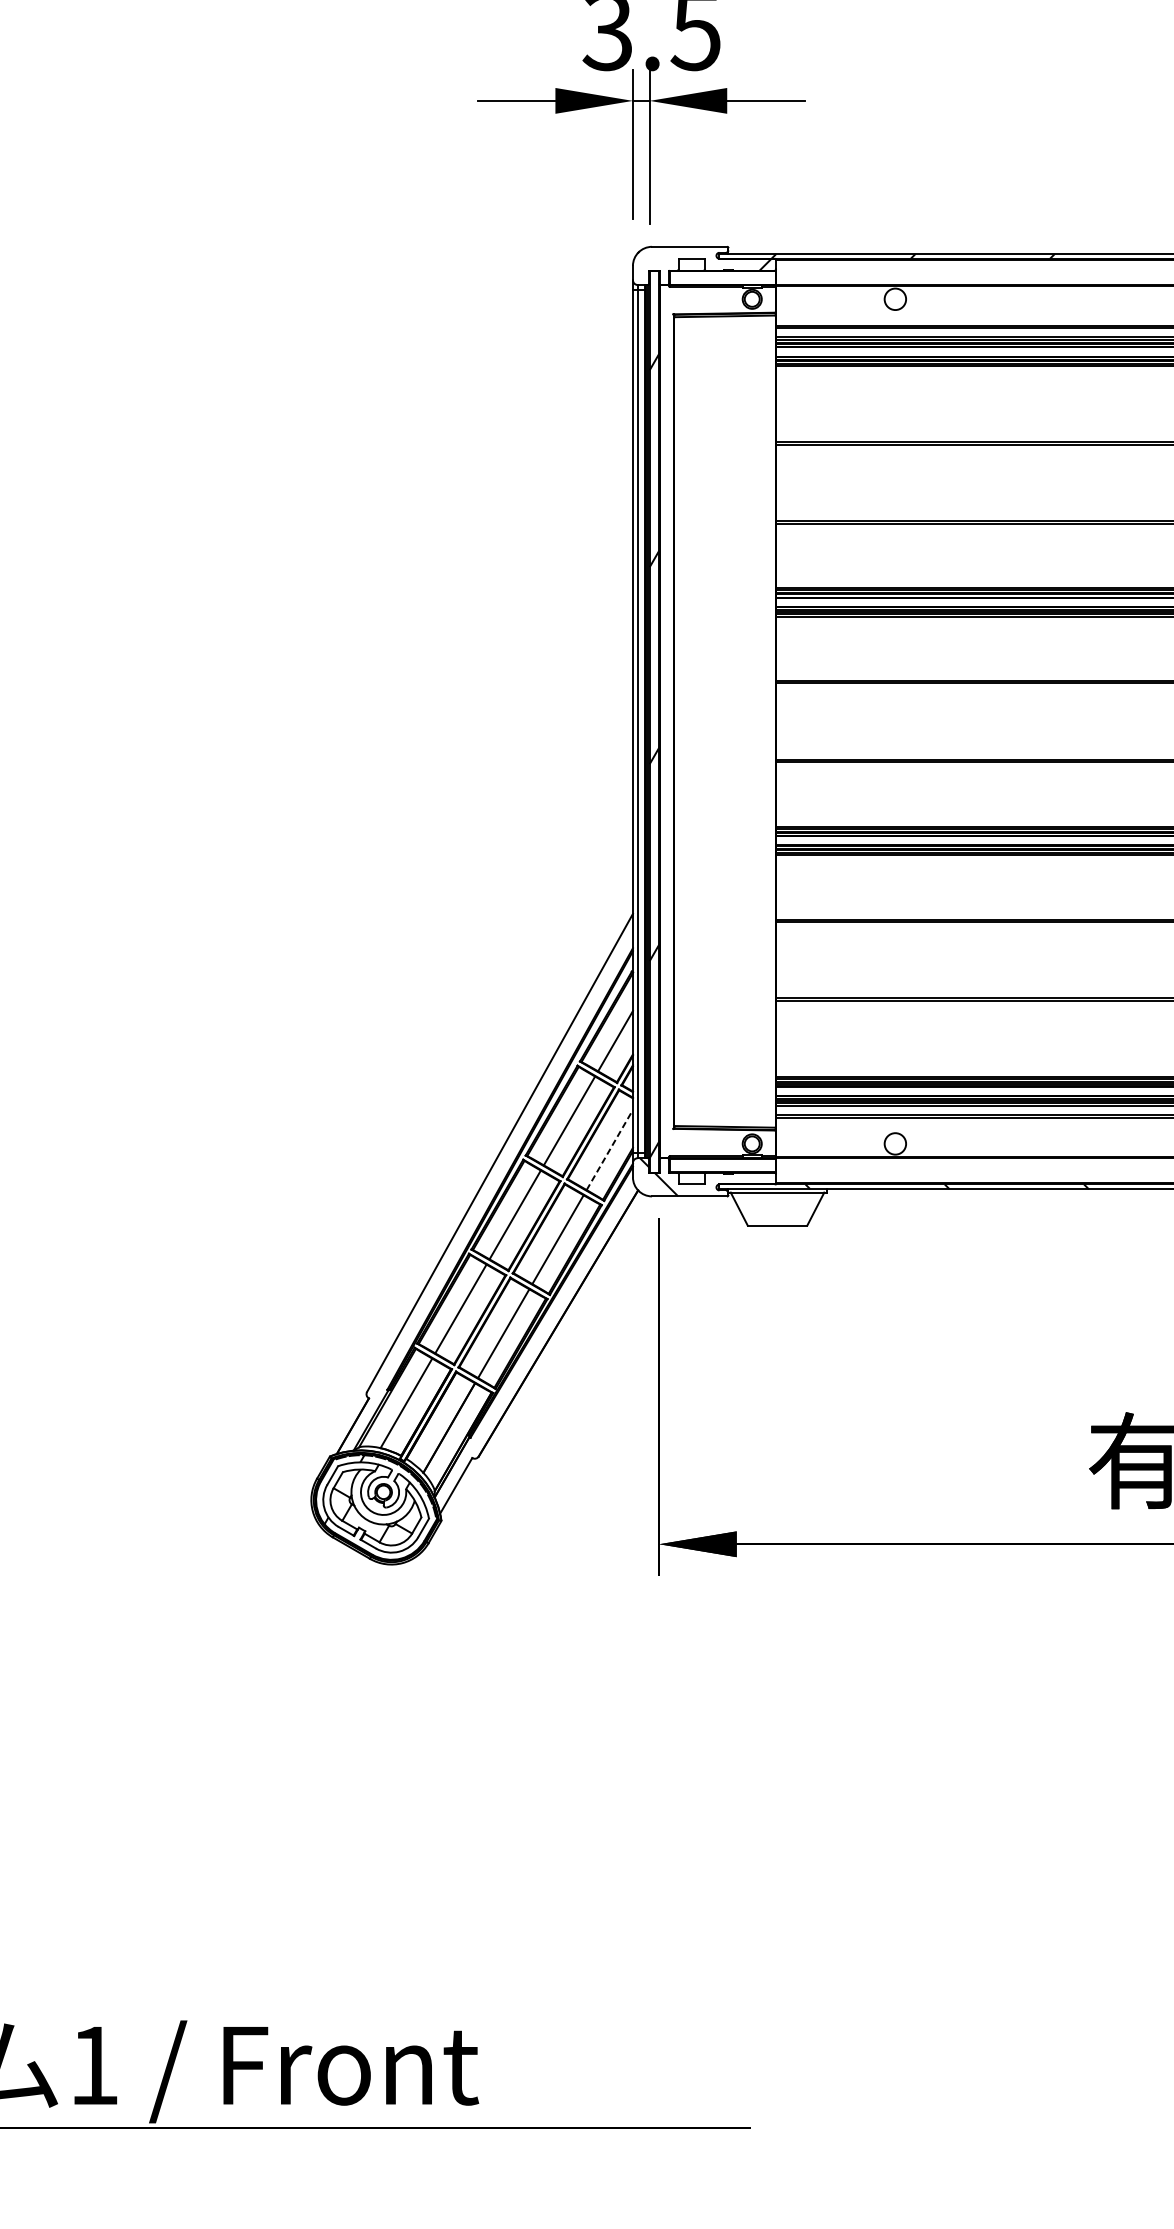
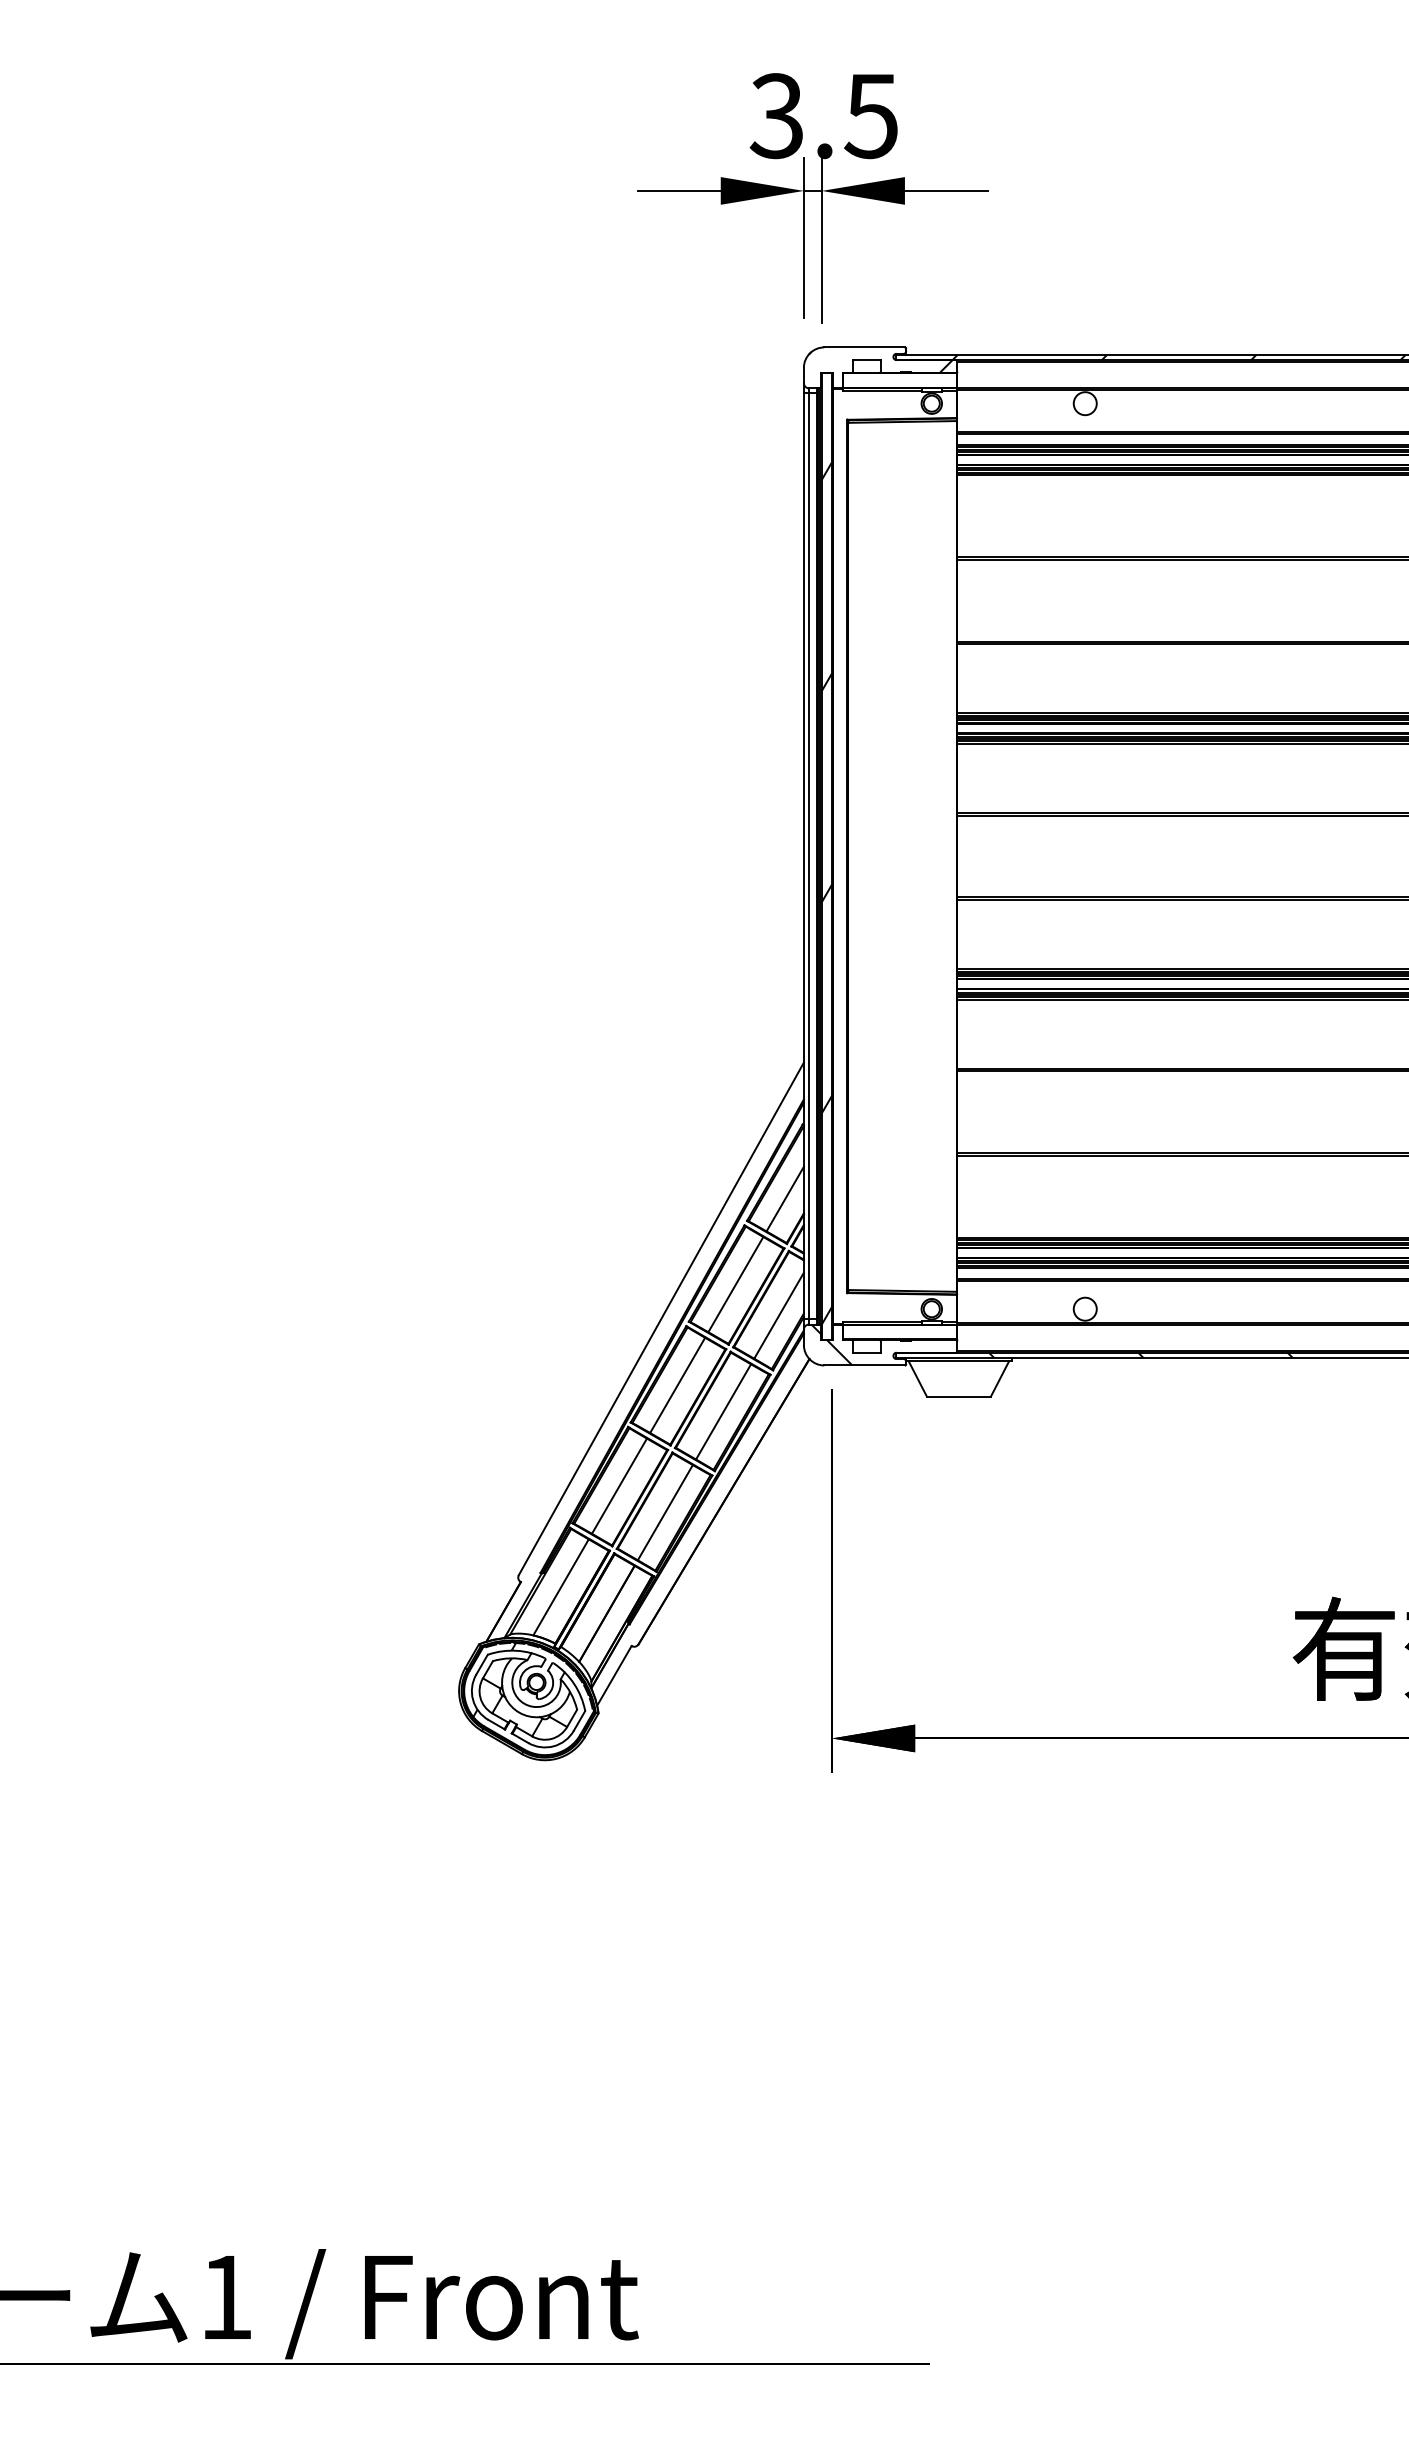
line: (610, 1149) -> (779, 1315), dashed -> solid

